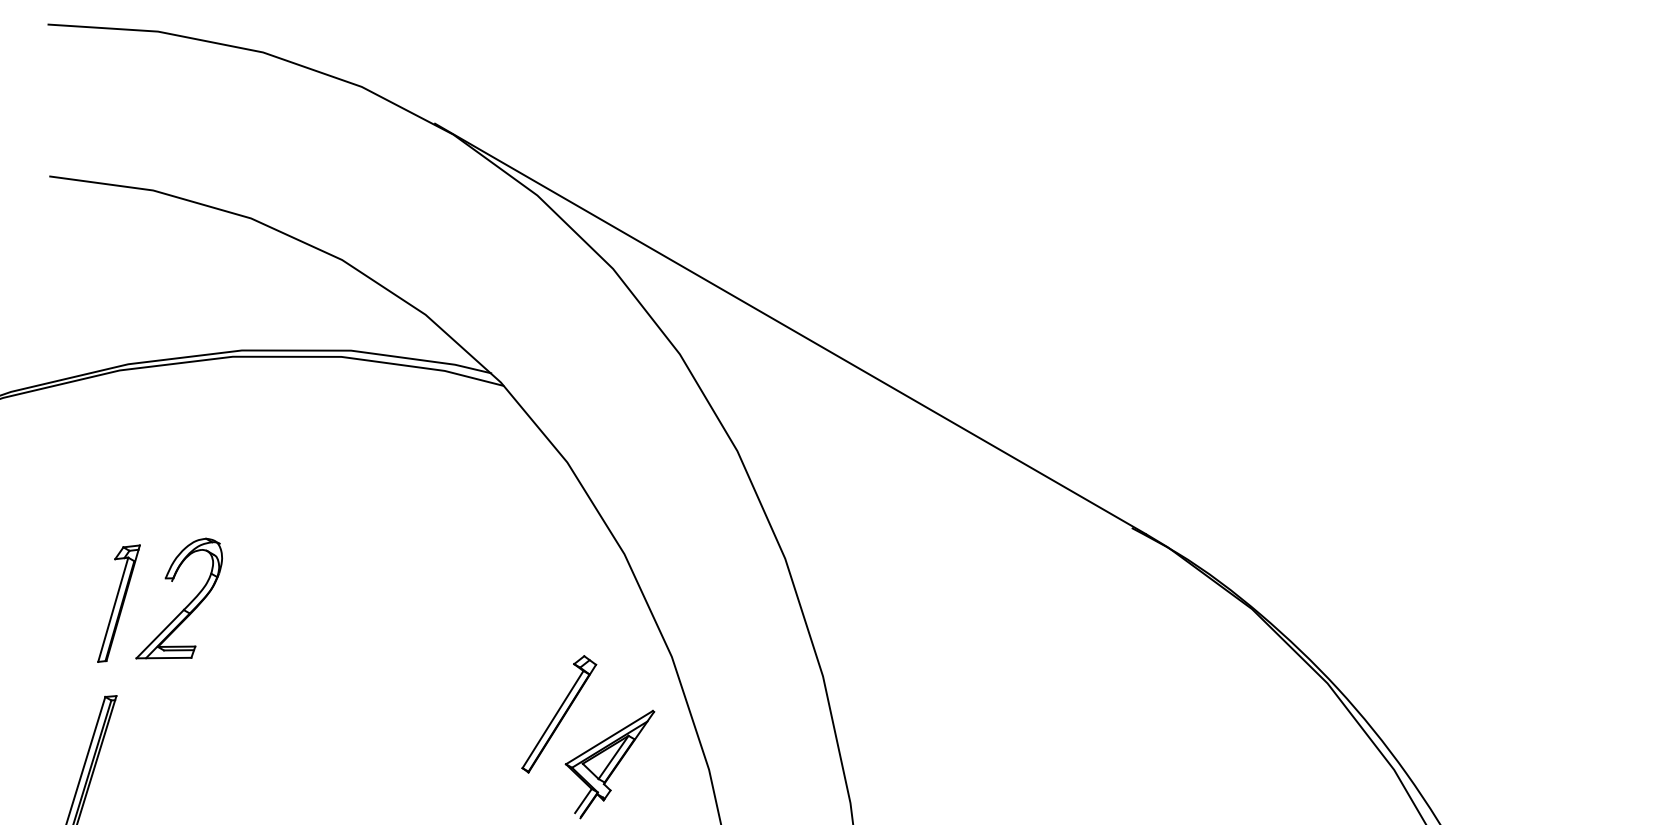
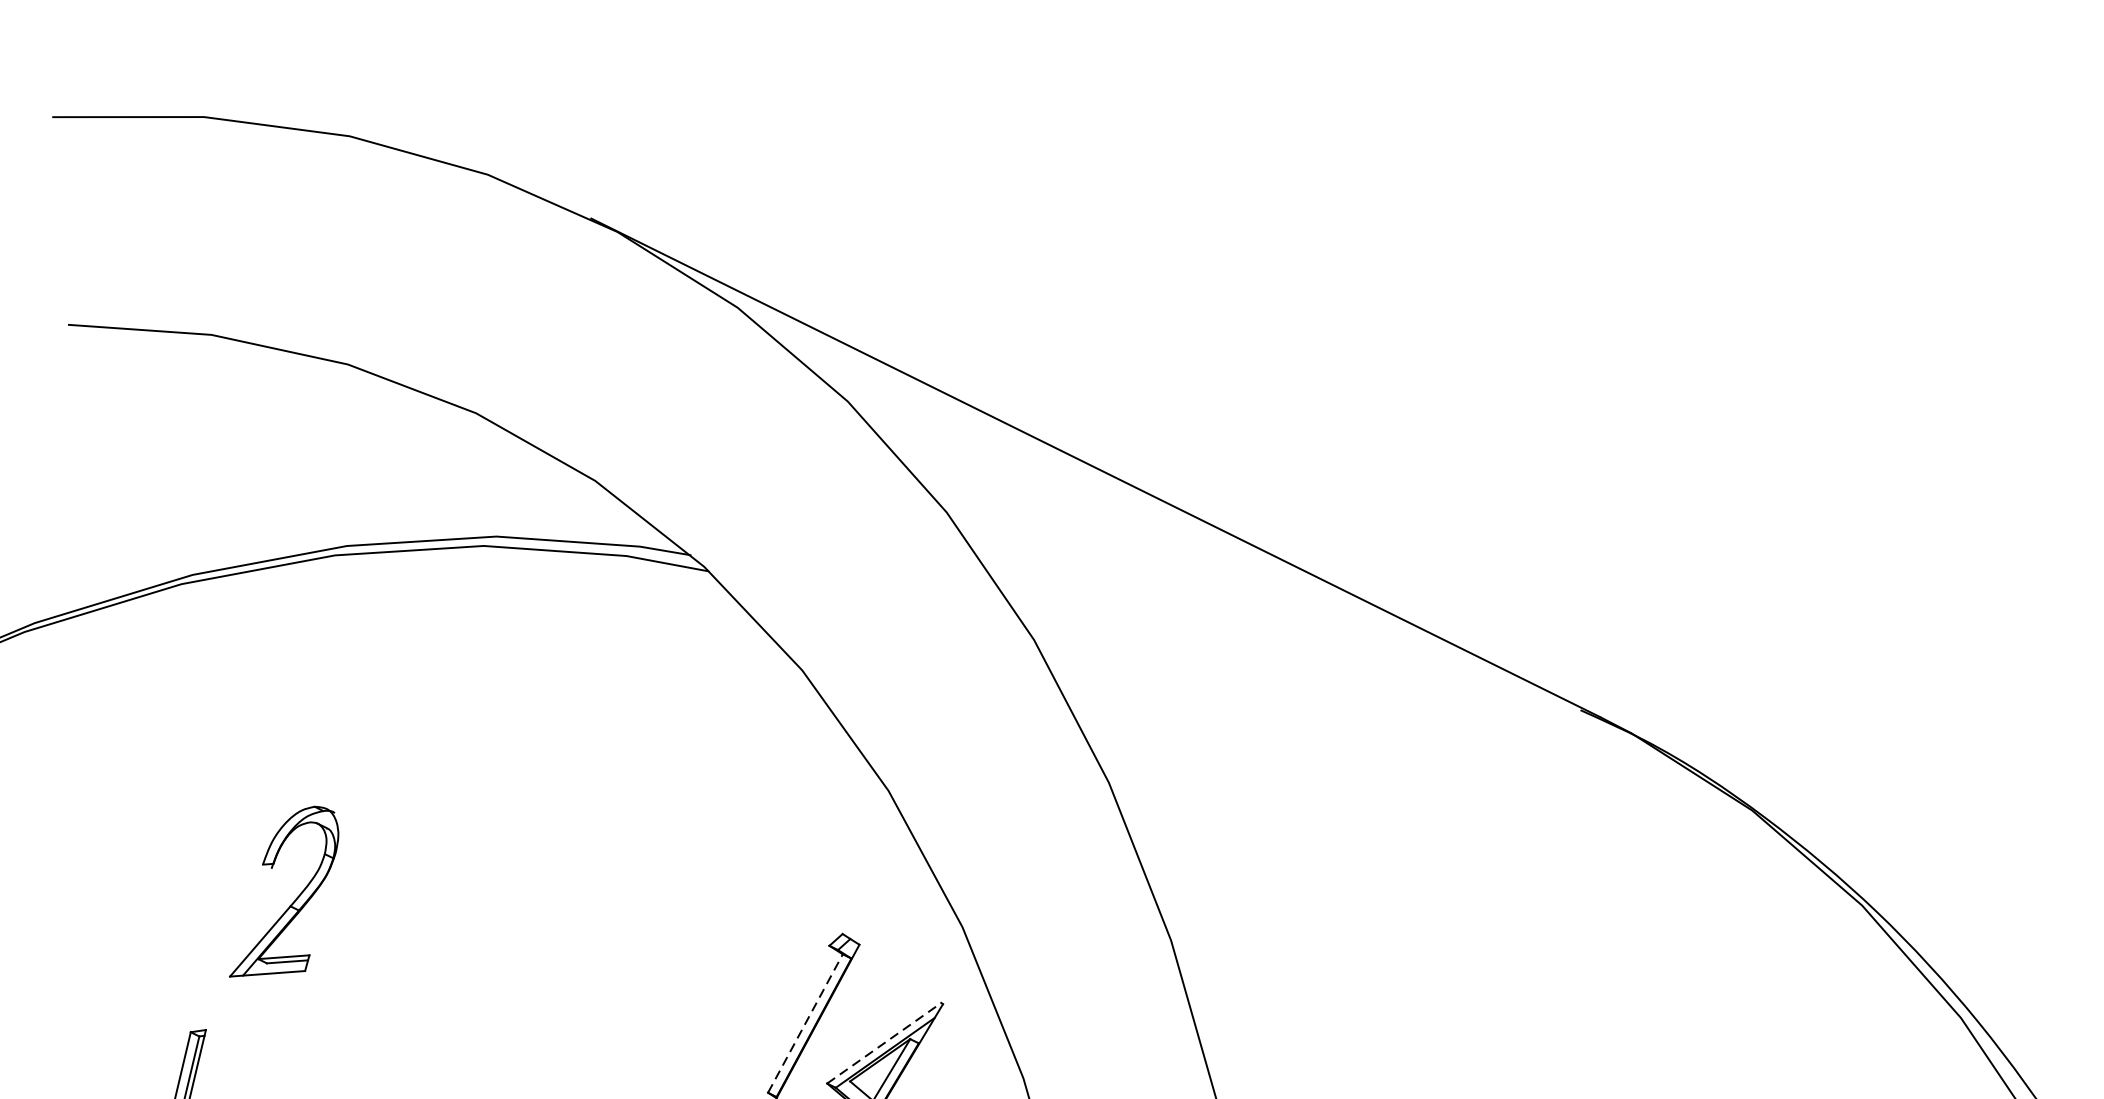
part: (118, 603) -> (200, 903), removed
line: (553, 719) -> (806, 1023), solid -> dashed
line: (609, 737) -> (884, 1043), solid -> dashed

